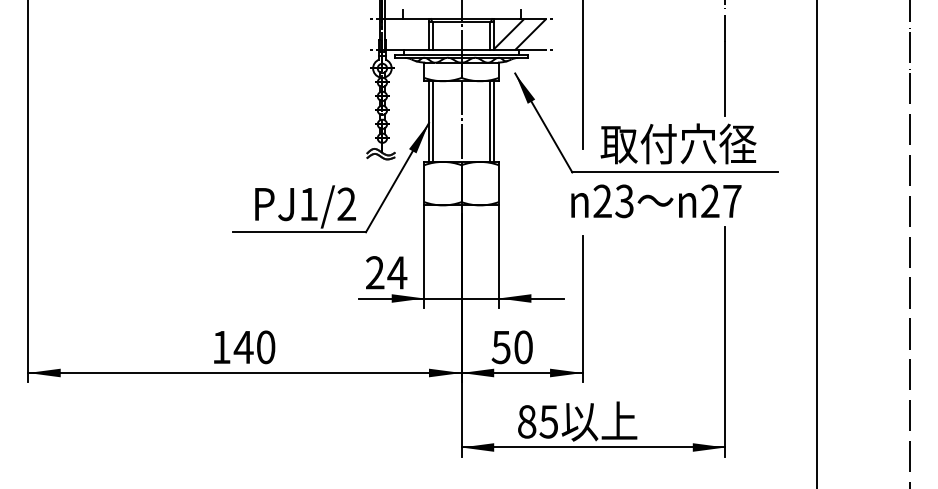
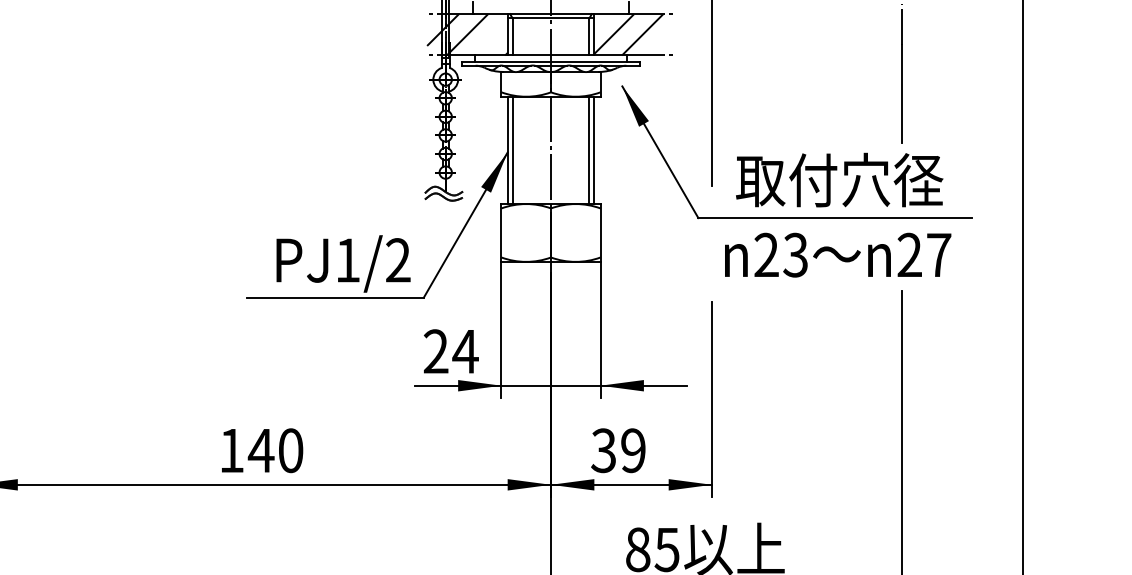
hatch: (398, 34) -> (467, 34), added
text: (656, 201) -> (838, 255), moved
text: (512, 347) -> (618, 450), 50 -> 39

